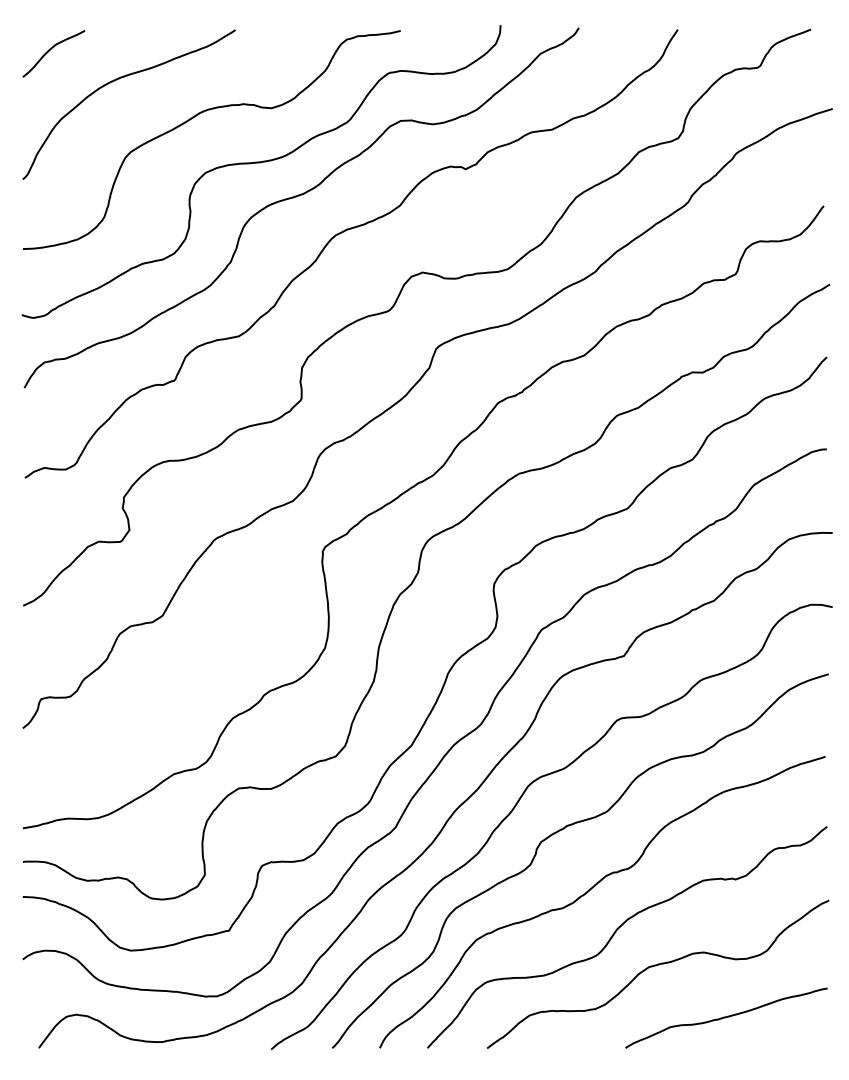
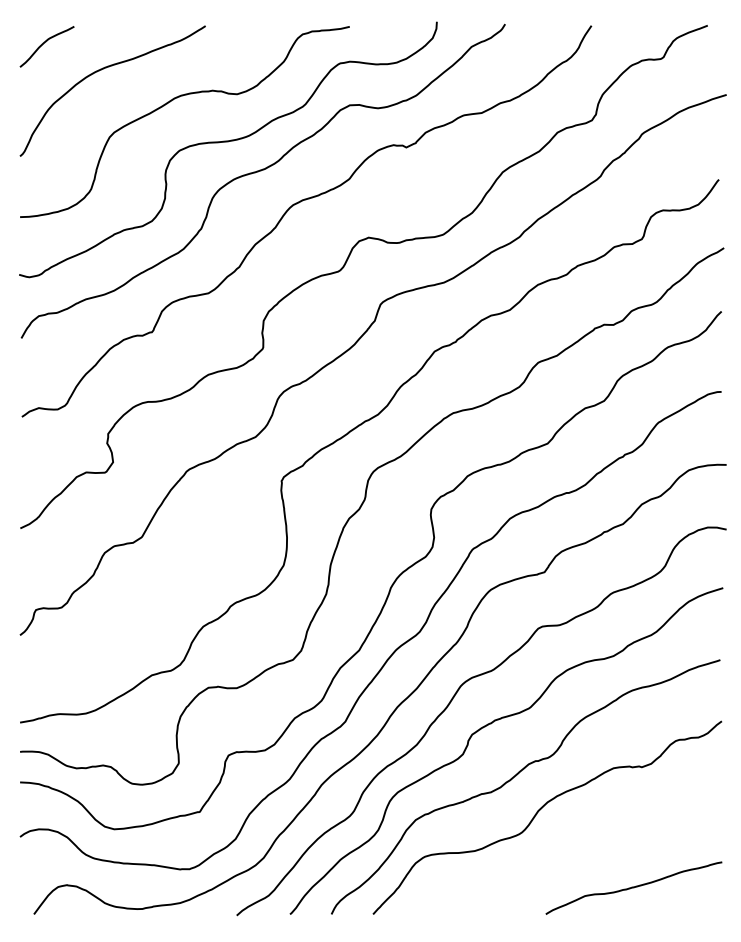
curve: (654, 966) -> (571, 843), removed

